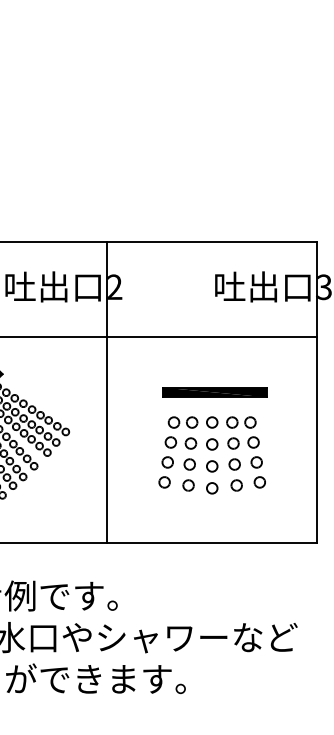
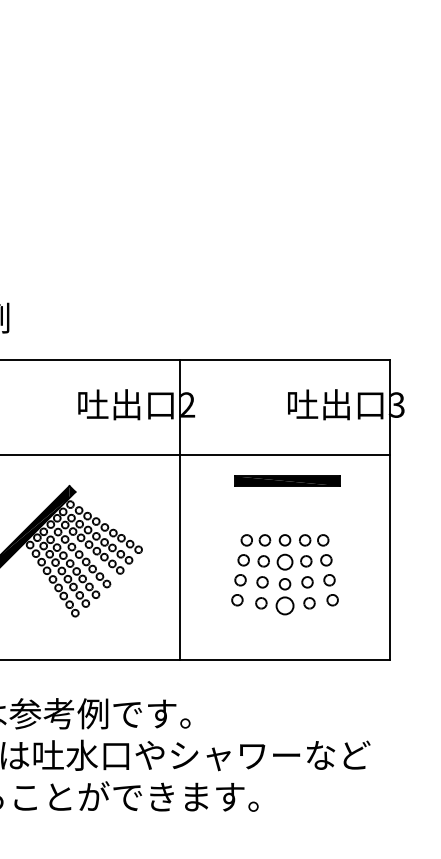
part: (214, 391) -> (287, 480), moved
part: (211, 444) -> (284, 562), size x1.4
part: (211, 488) -> (284, 606), size x1.6

